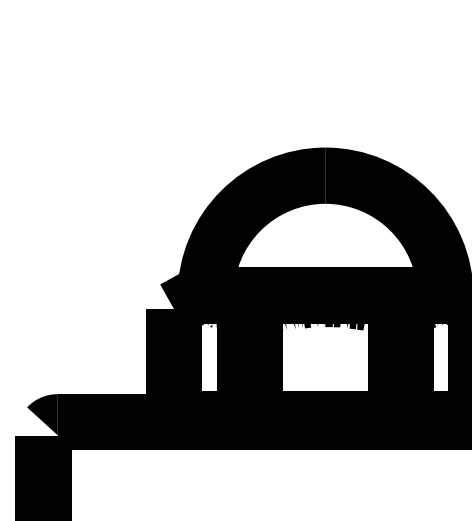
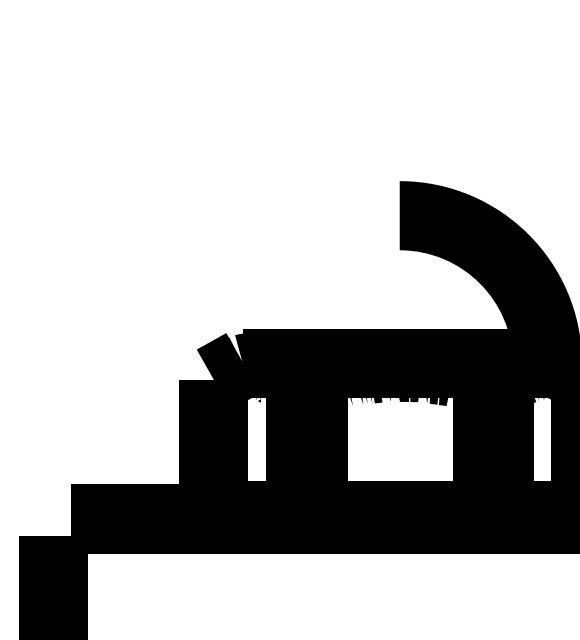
fill: (251, 221) -> (308, 272), removed
fill: (42, 414) -> (51, 509), removed

